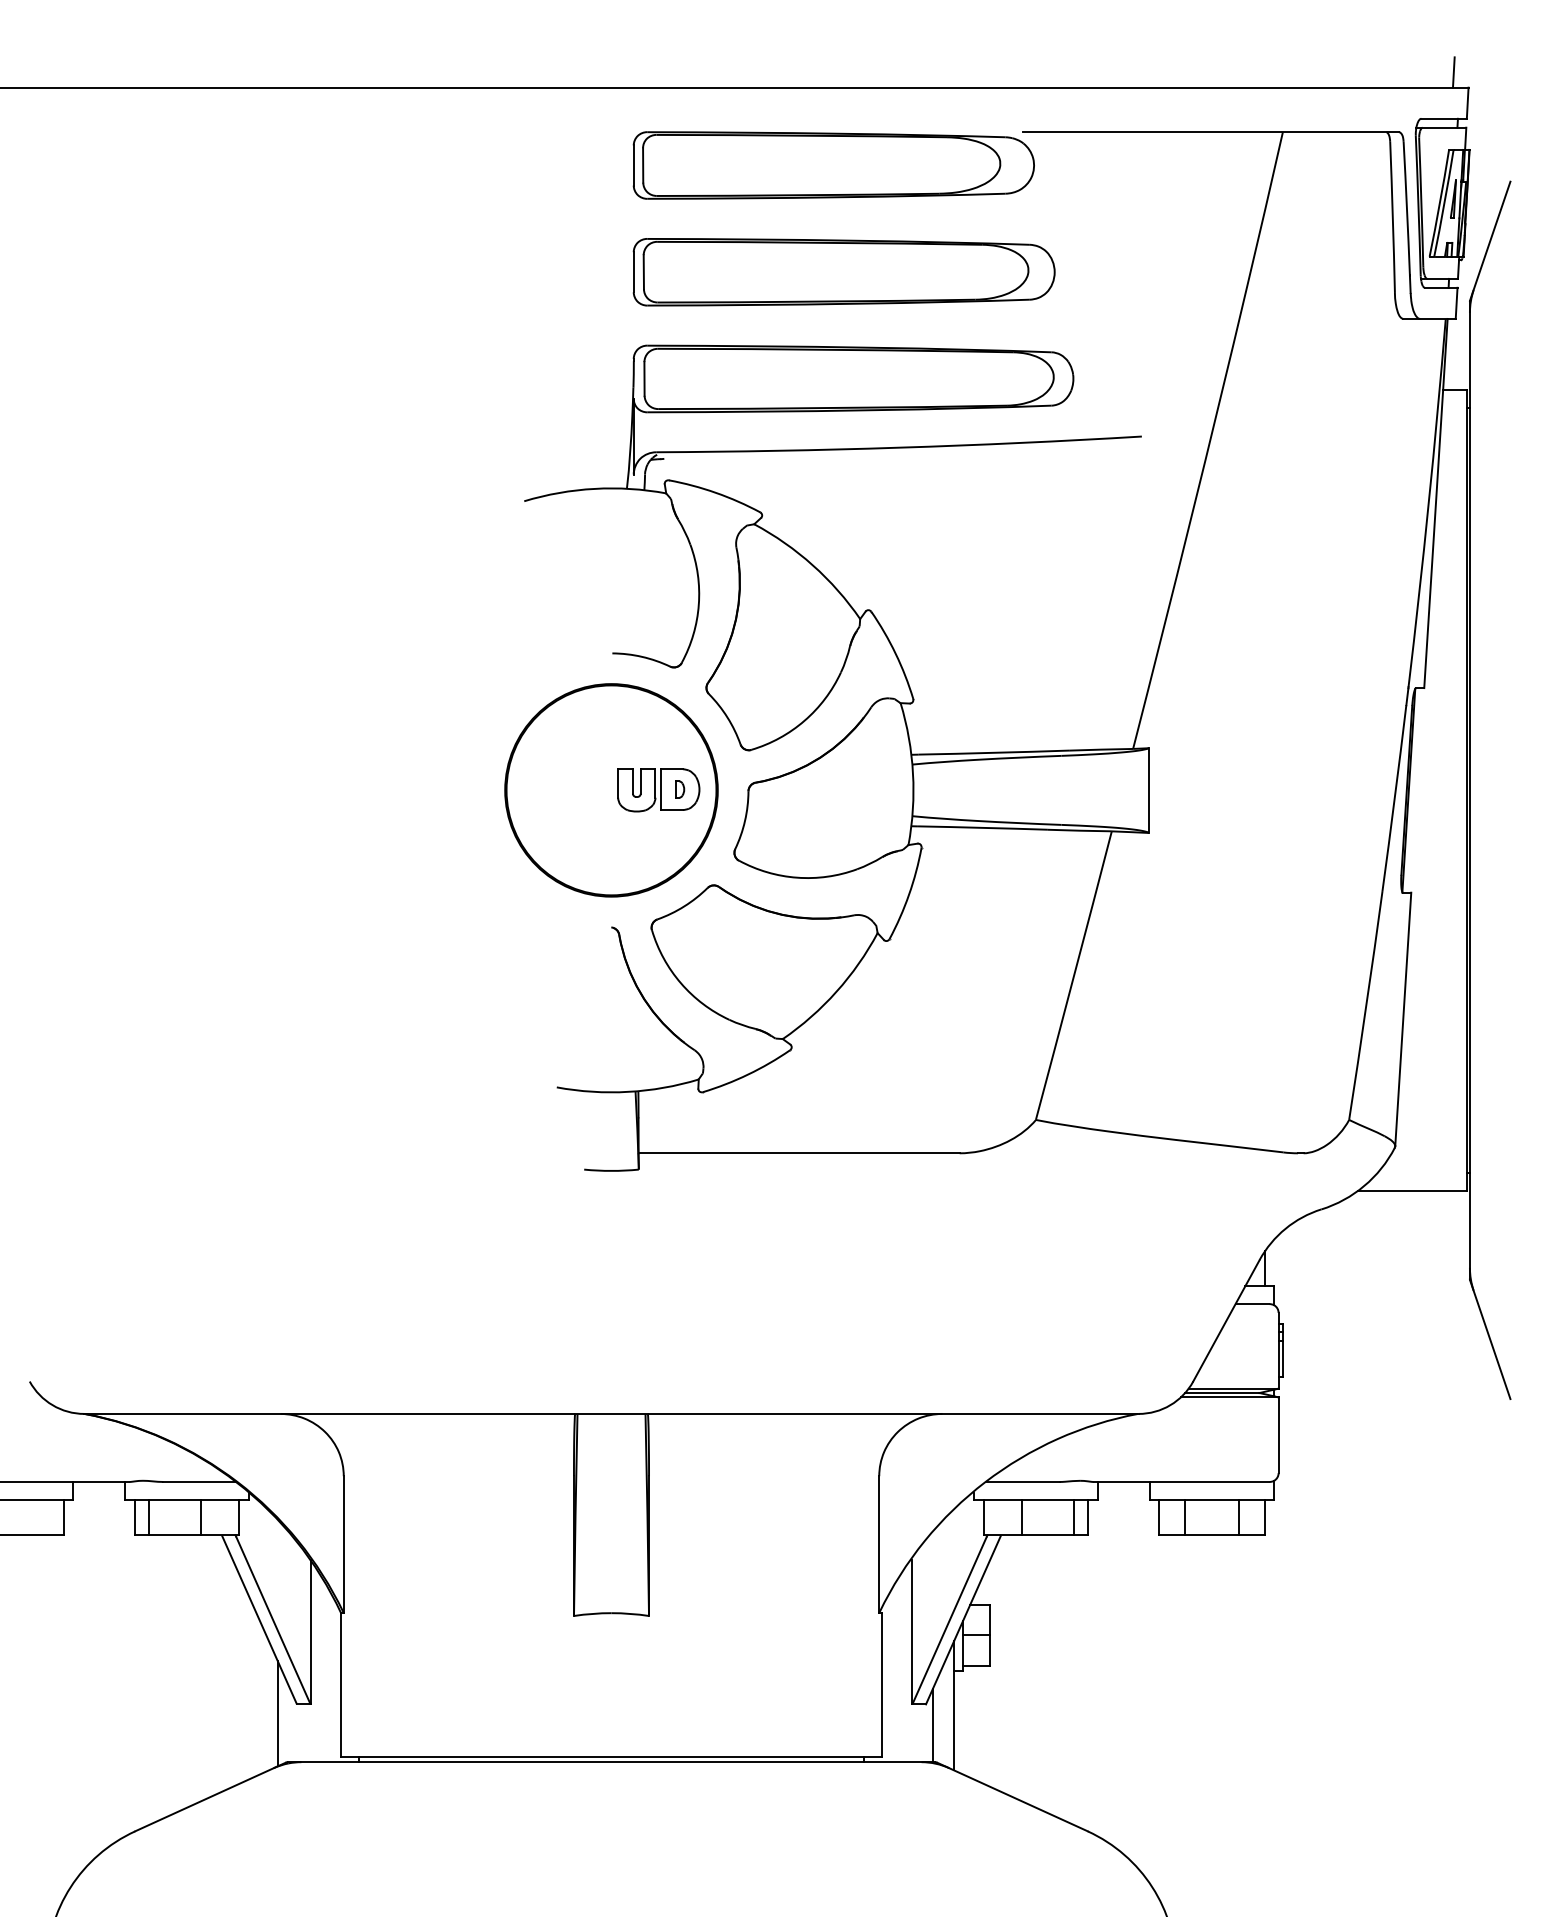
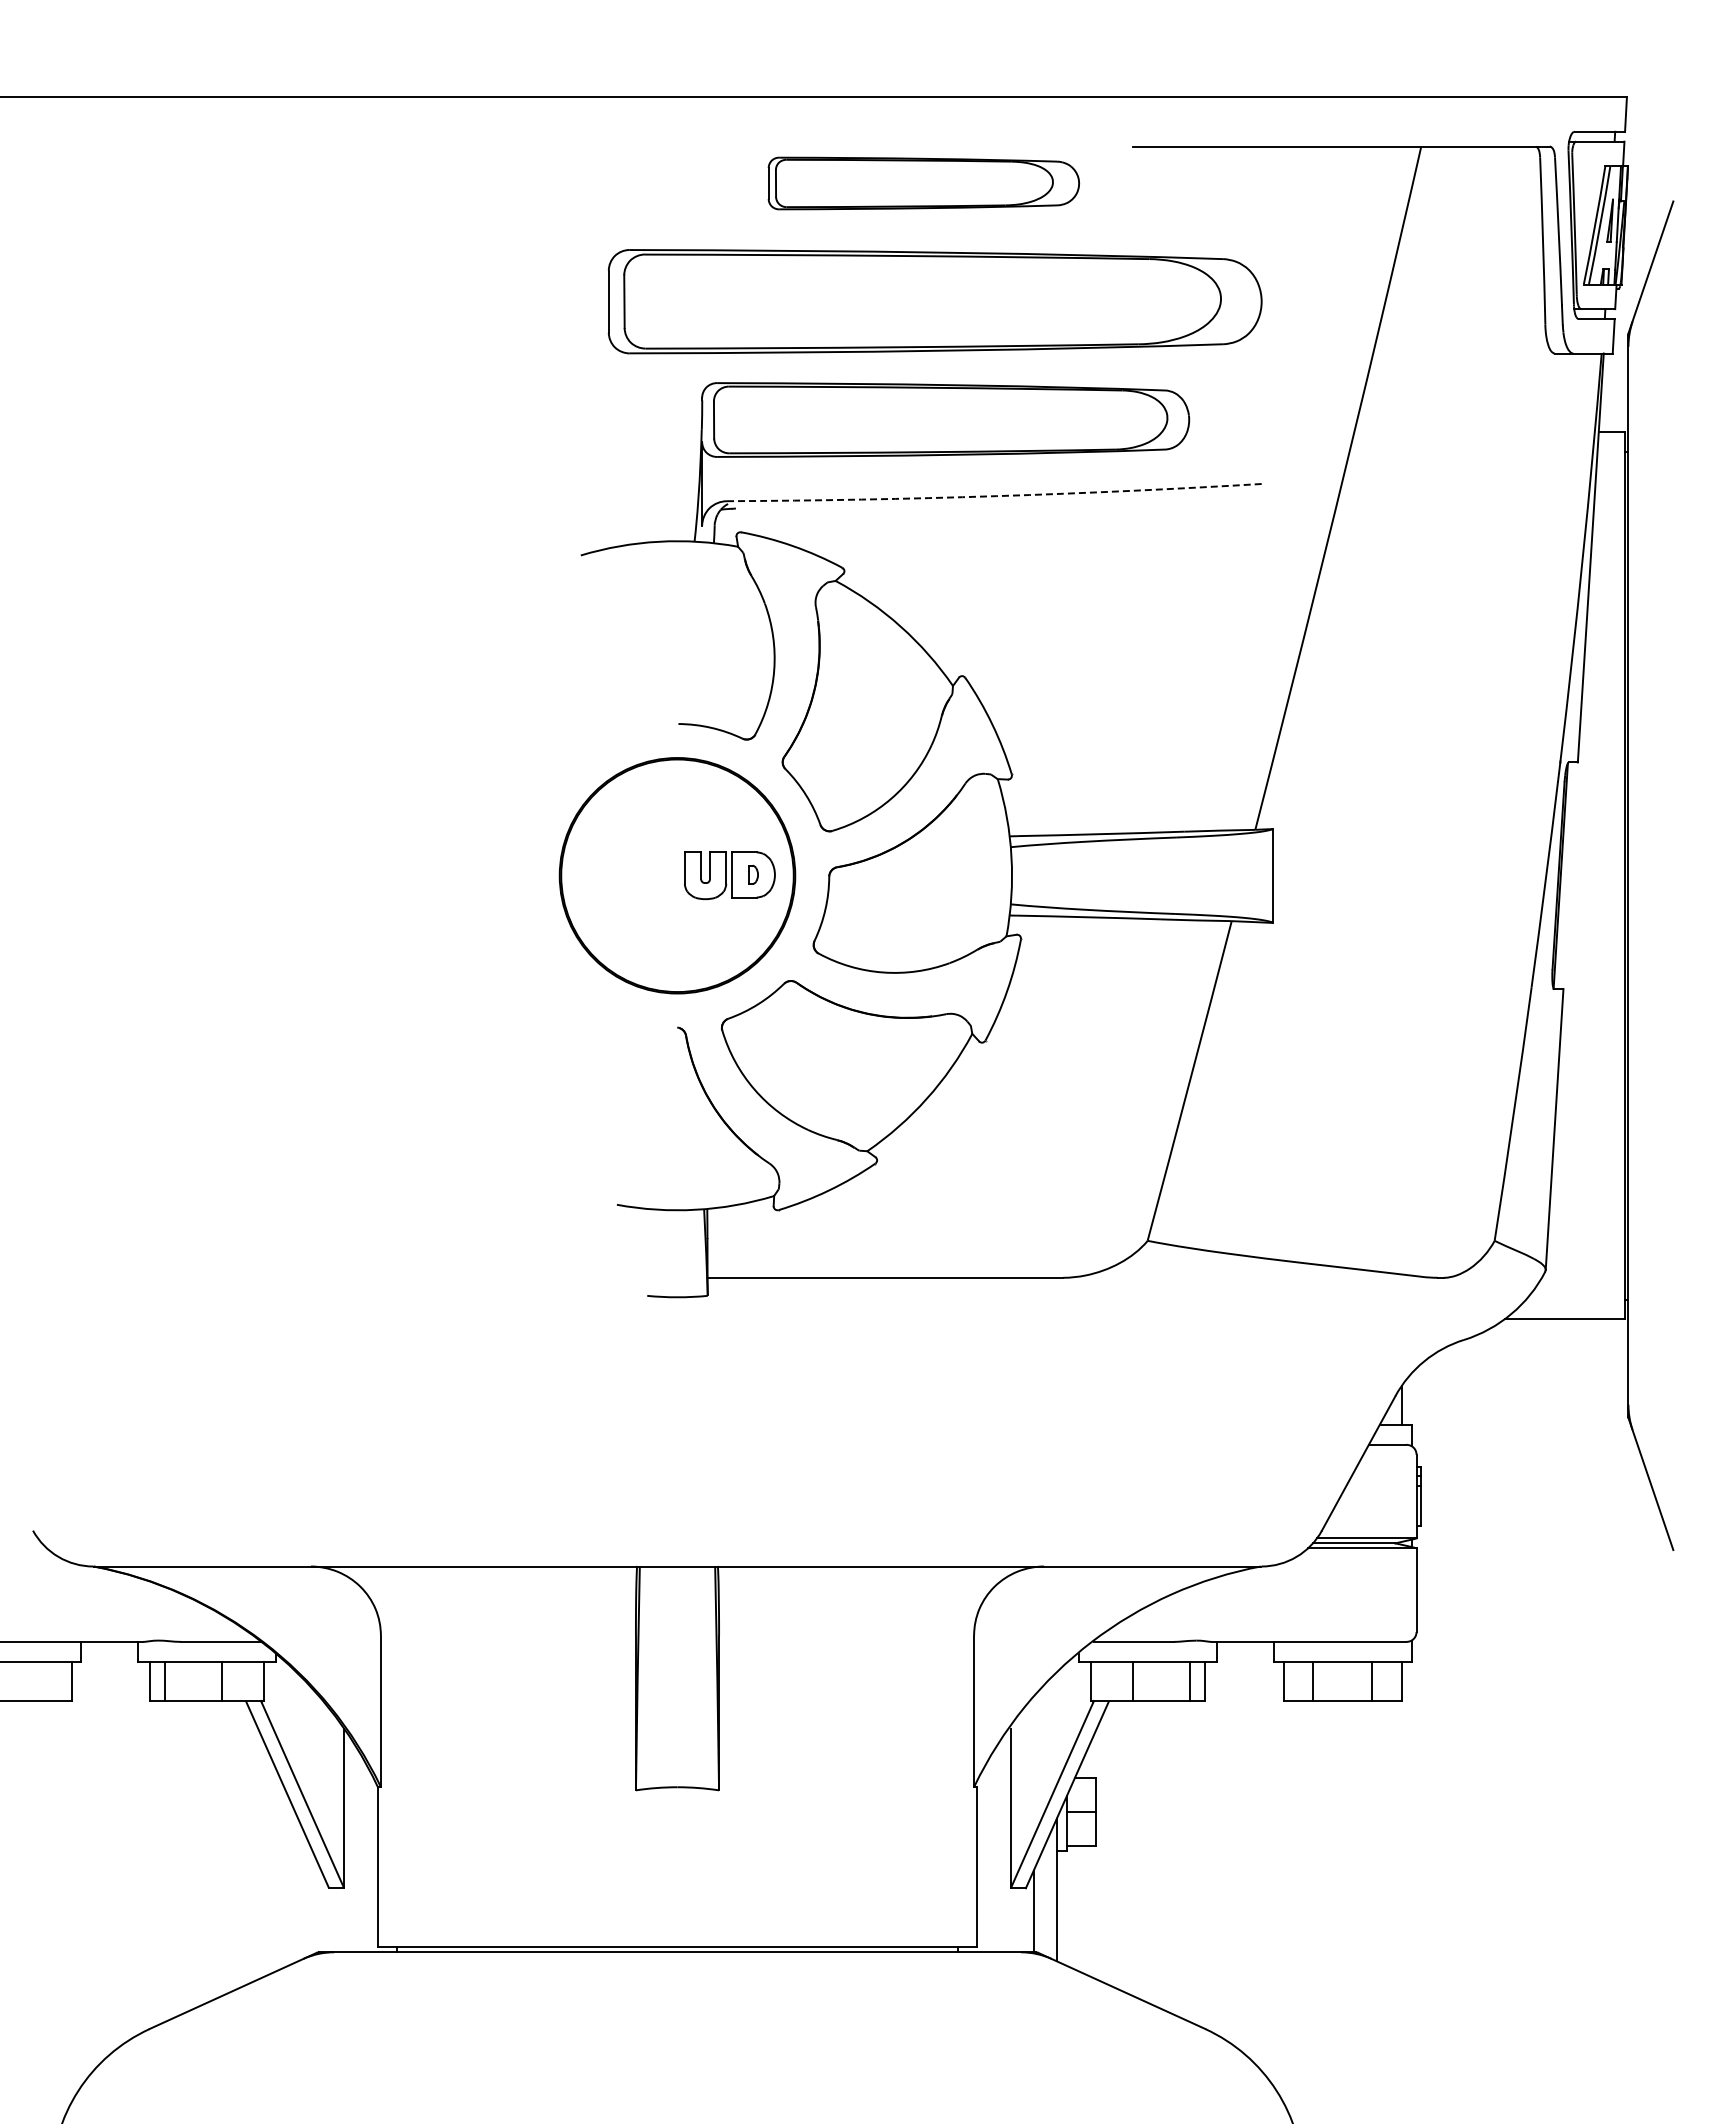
line: (1453, 72) -> (1610, 80), removed
part: (833, 165) -> (923, 183), size x0.7
part: (844, 271) -> (935, 301), size x1.4
arc: (899, 448) -> (996, 496), solid -> dashed
line: (277, 1713) -> (307, 1898), removed

